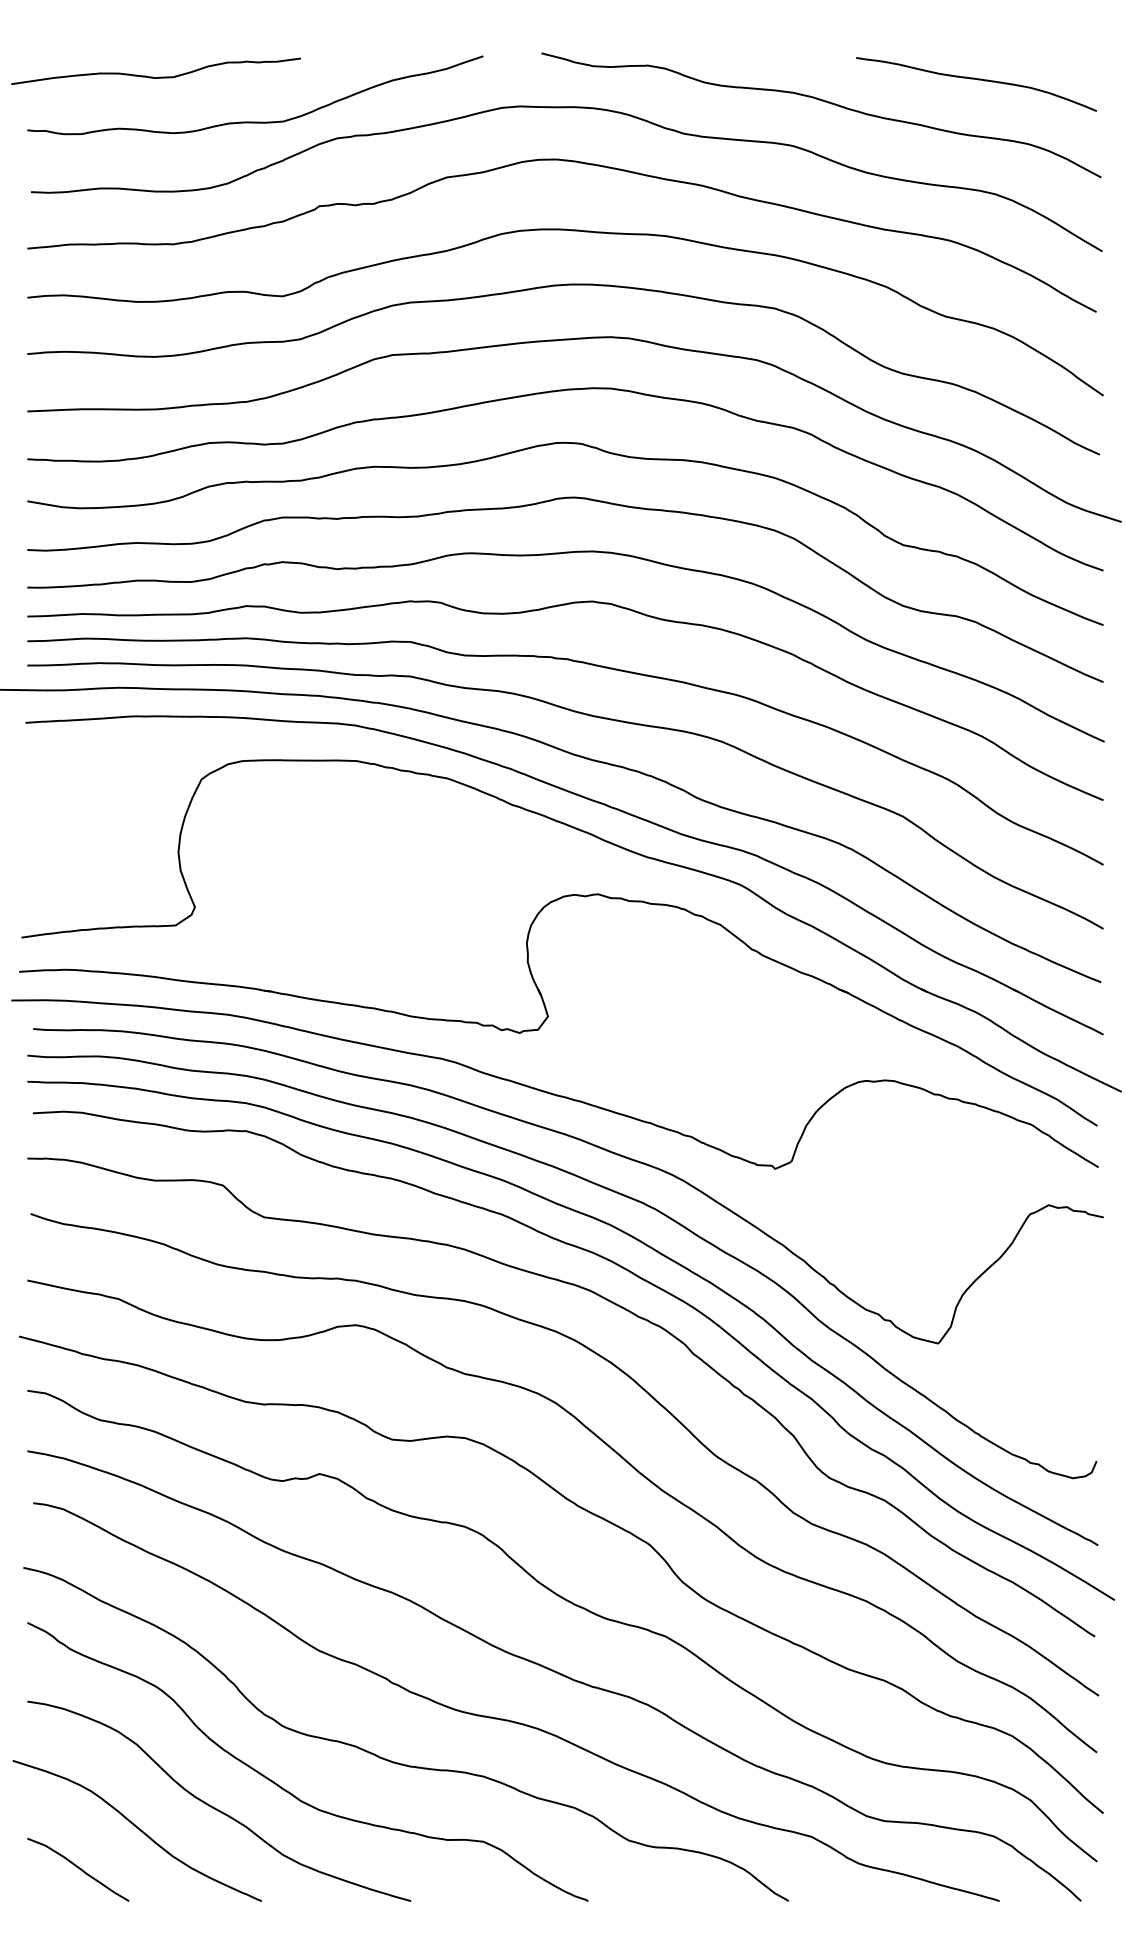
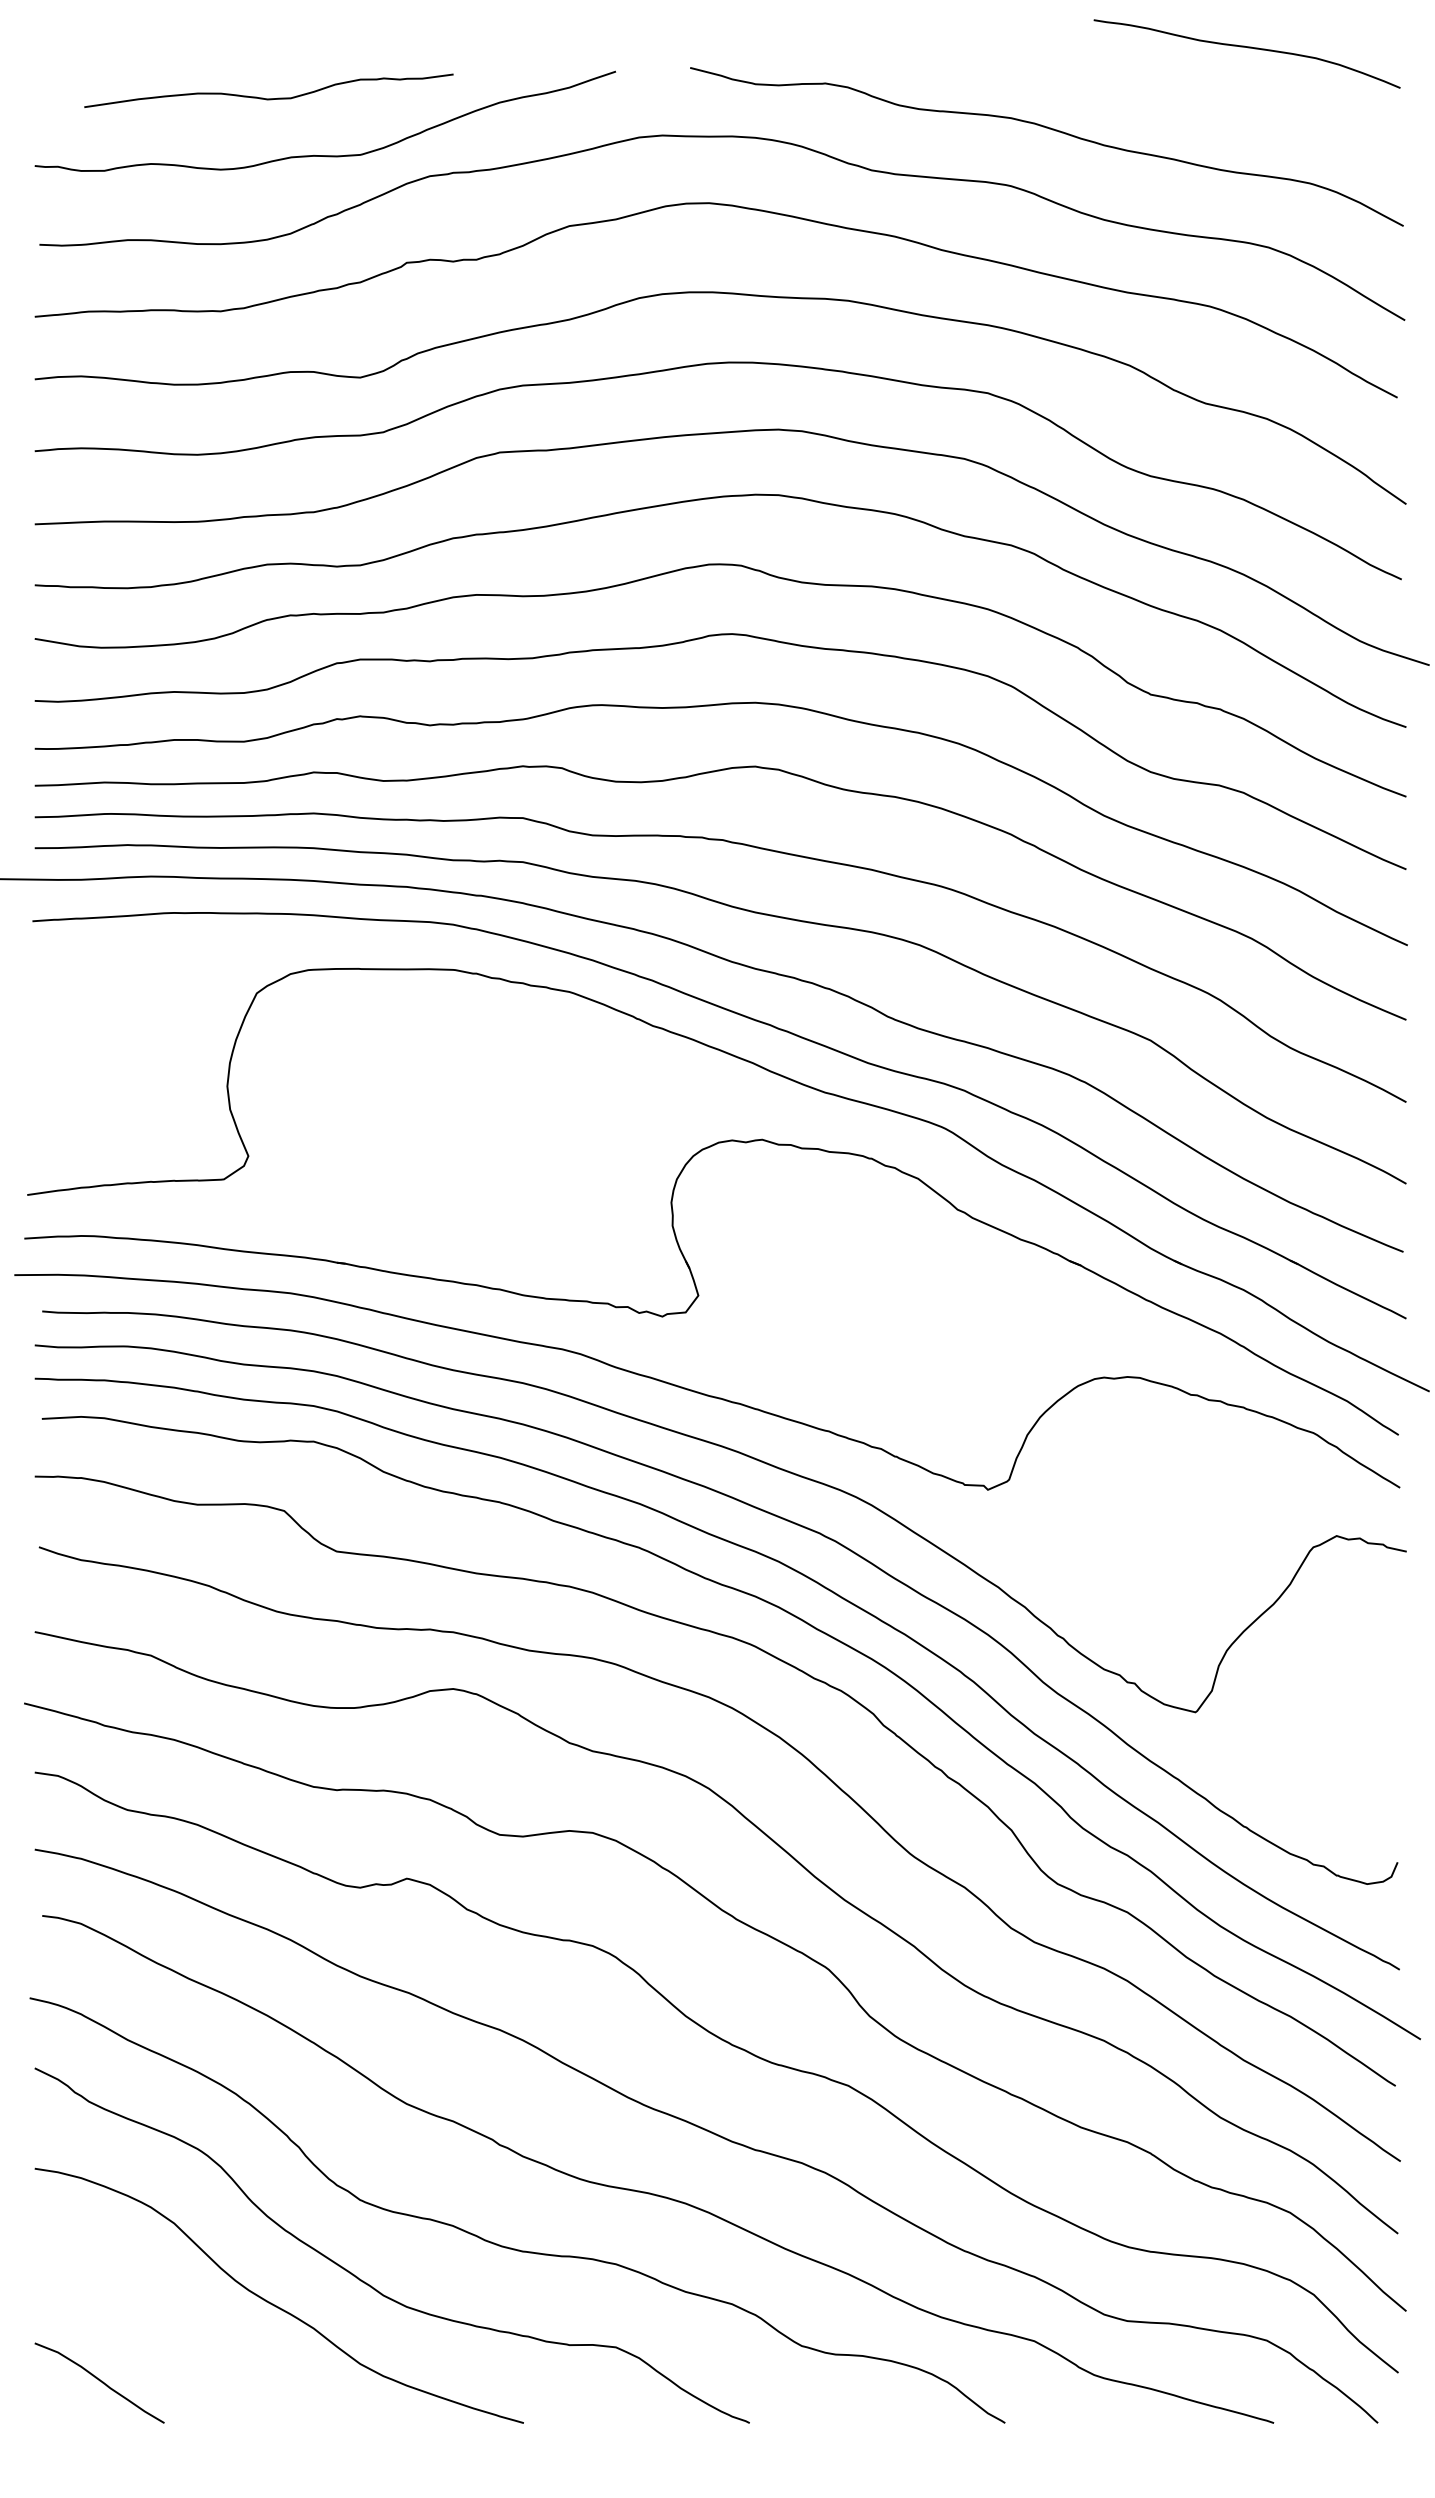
curve: (152, 76) -> (264, 97), moved
curve: (977, 80) -> (1248, 48), moved
curve: (136, 1828) -> (173, 2330), removed

